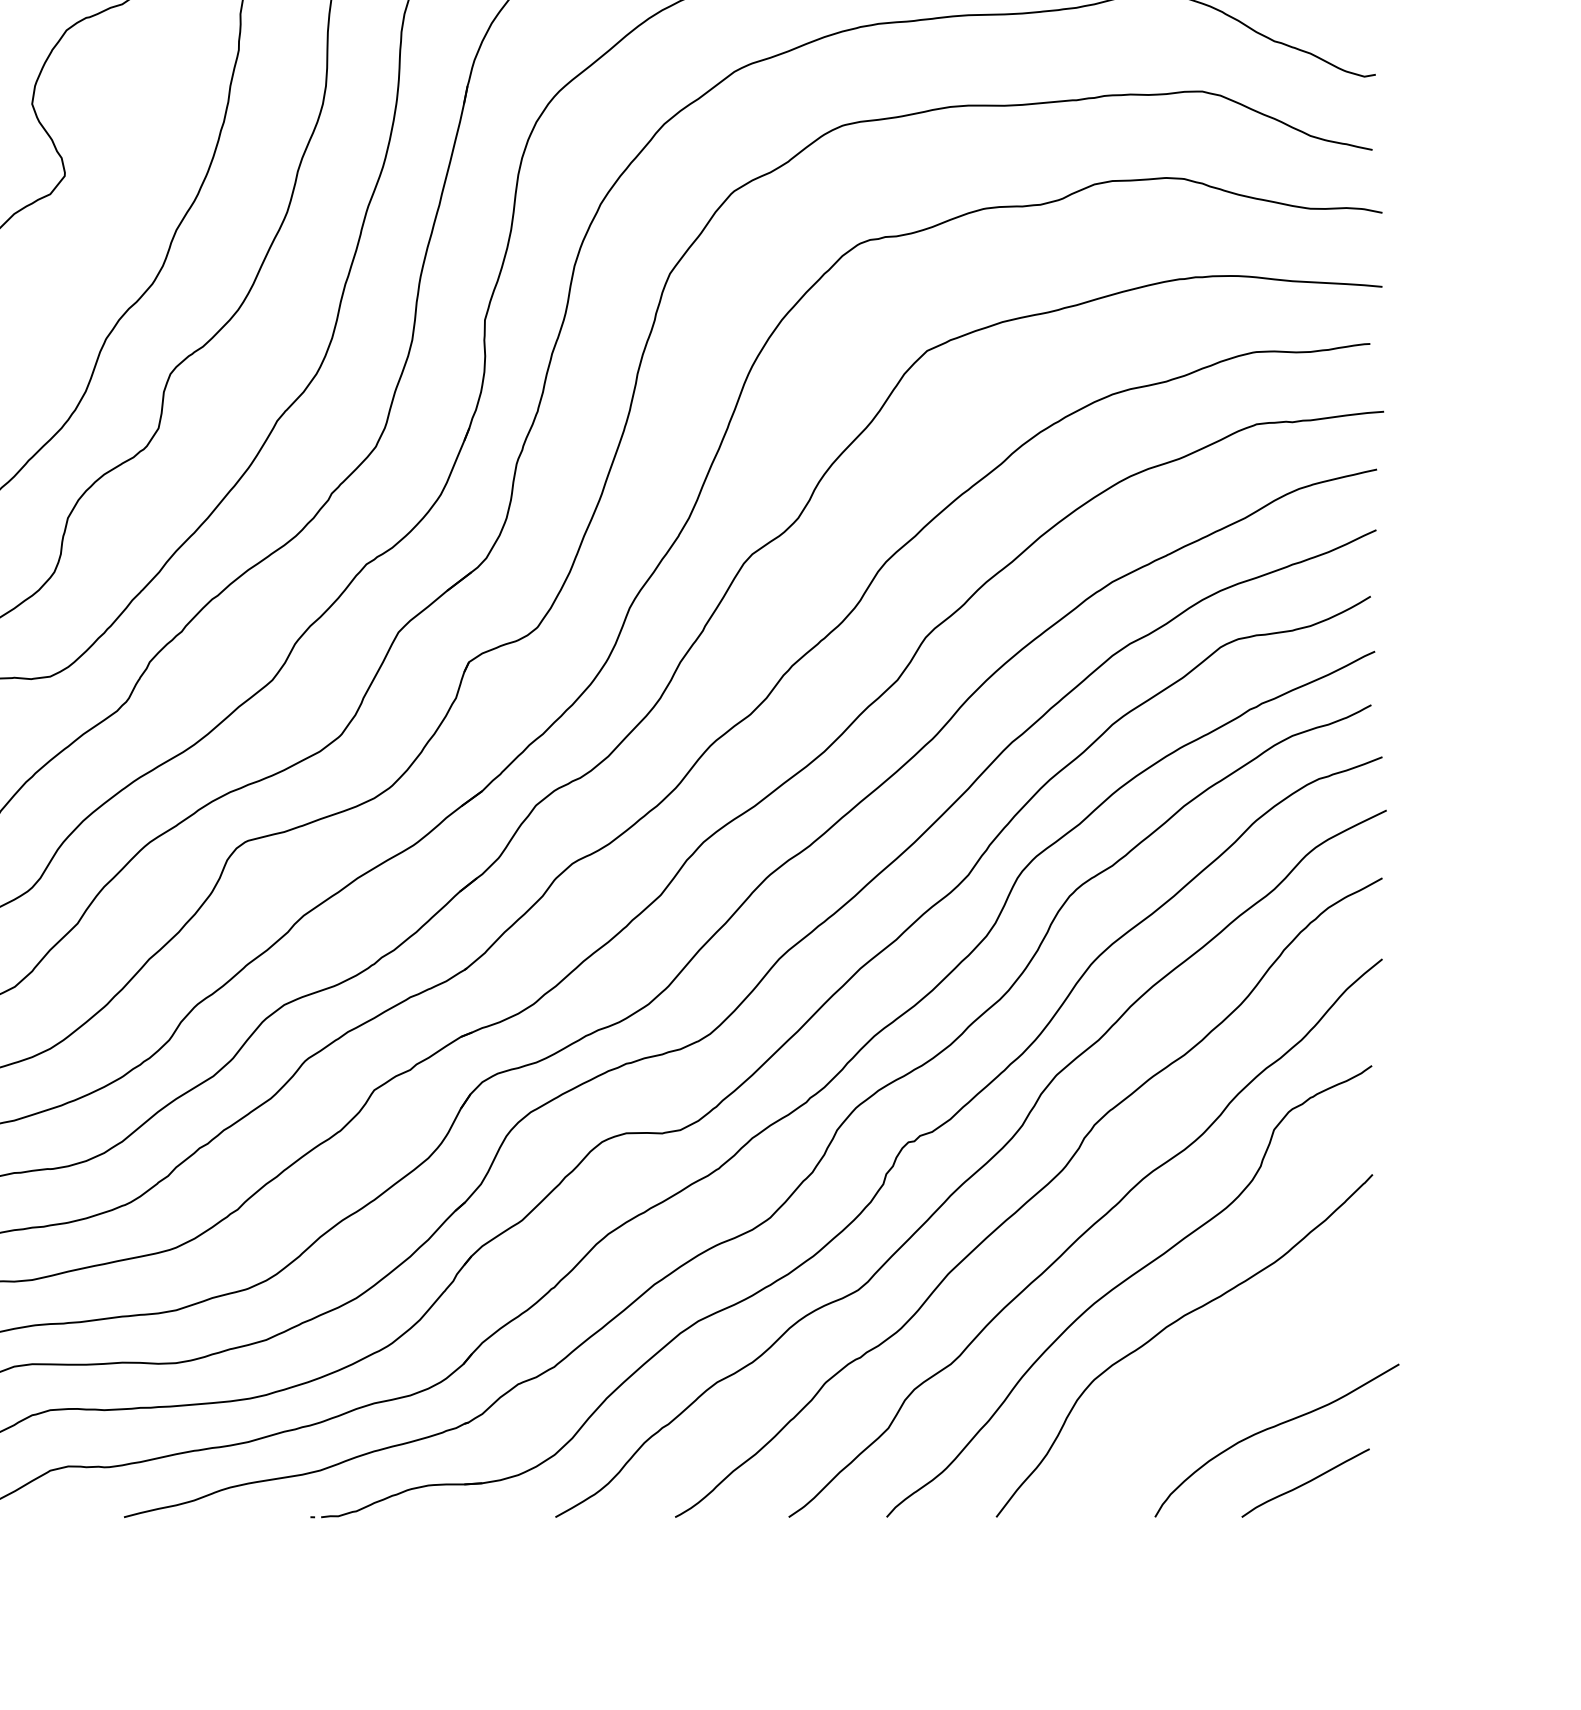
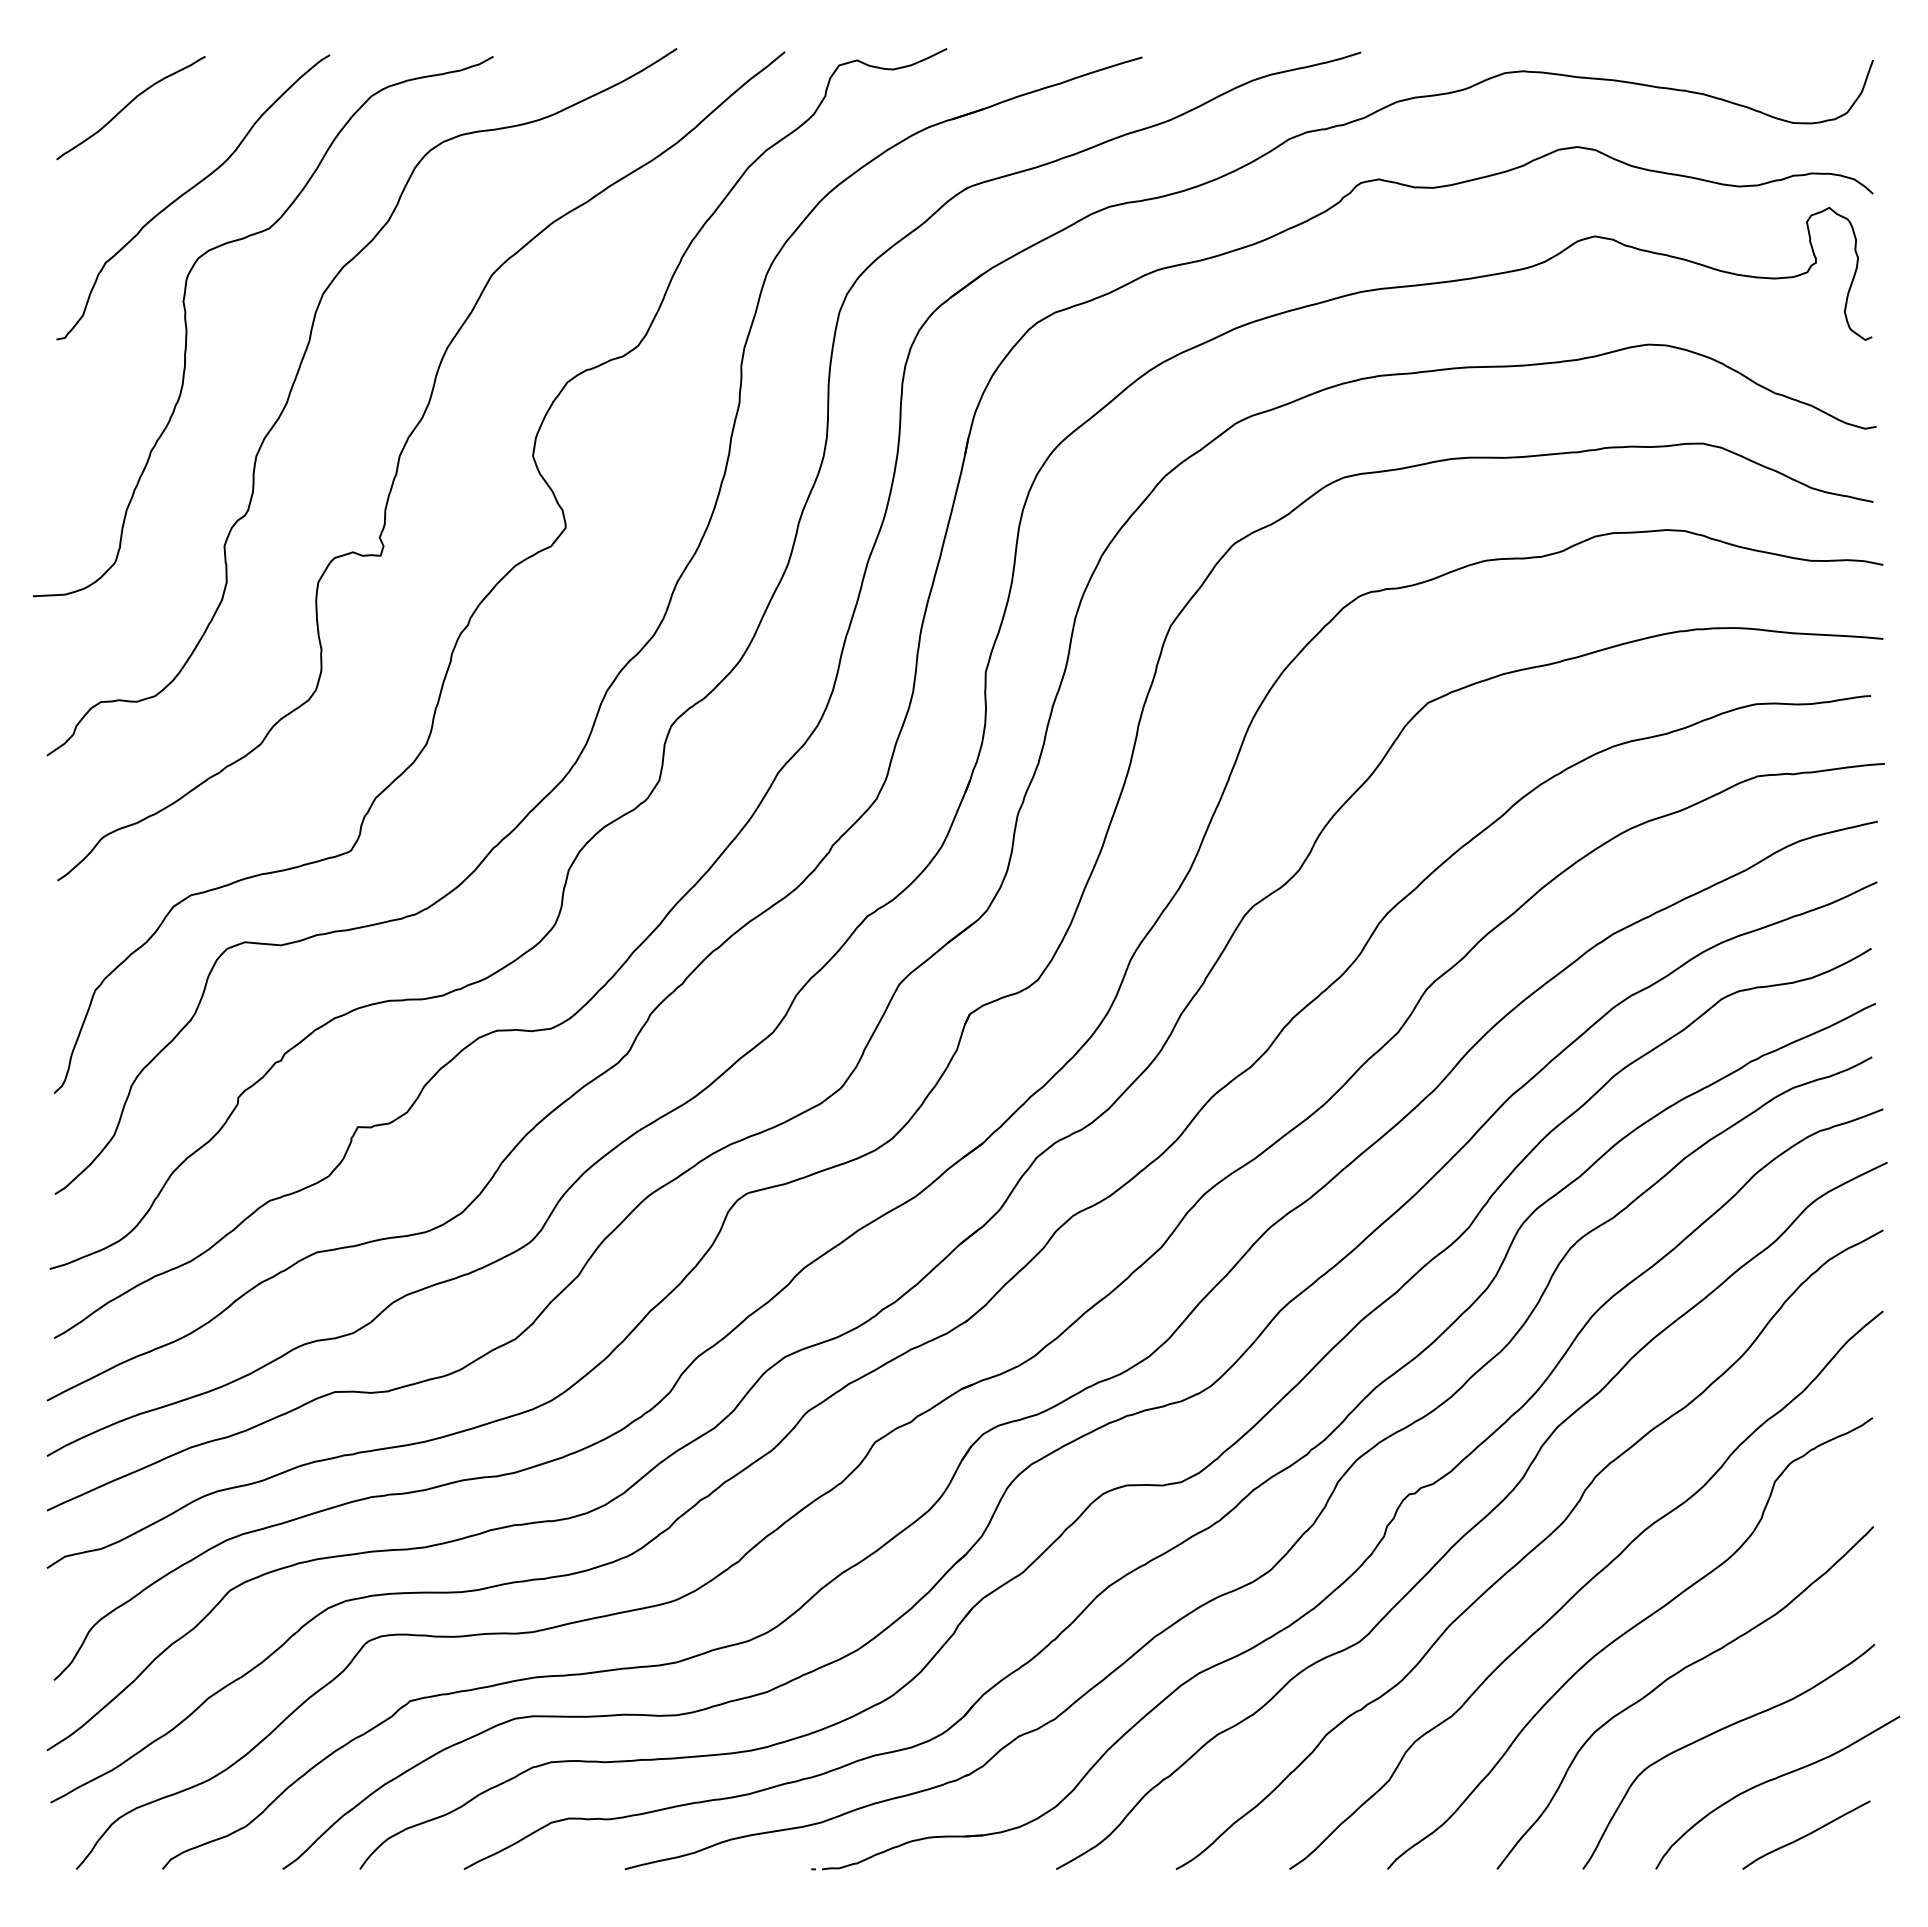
curve: (1216, 1380) -> (1717, 1732), added

